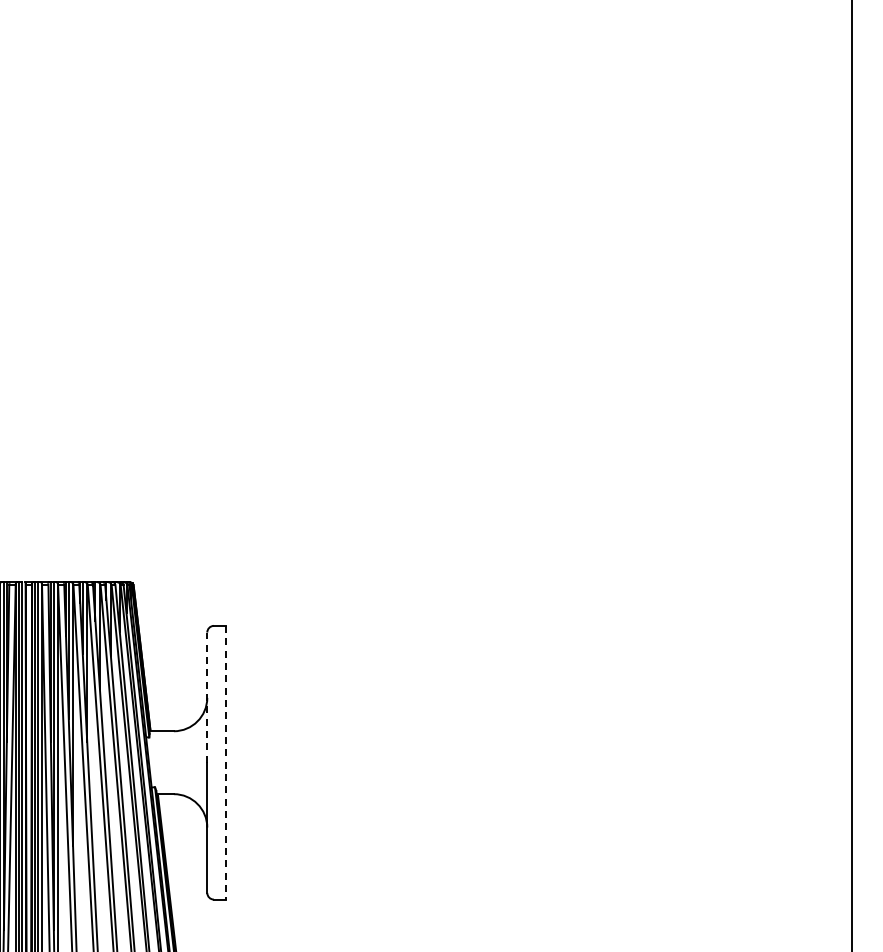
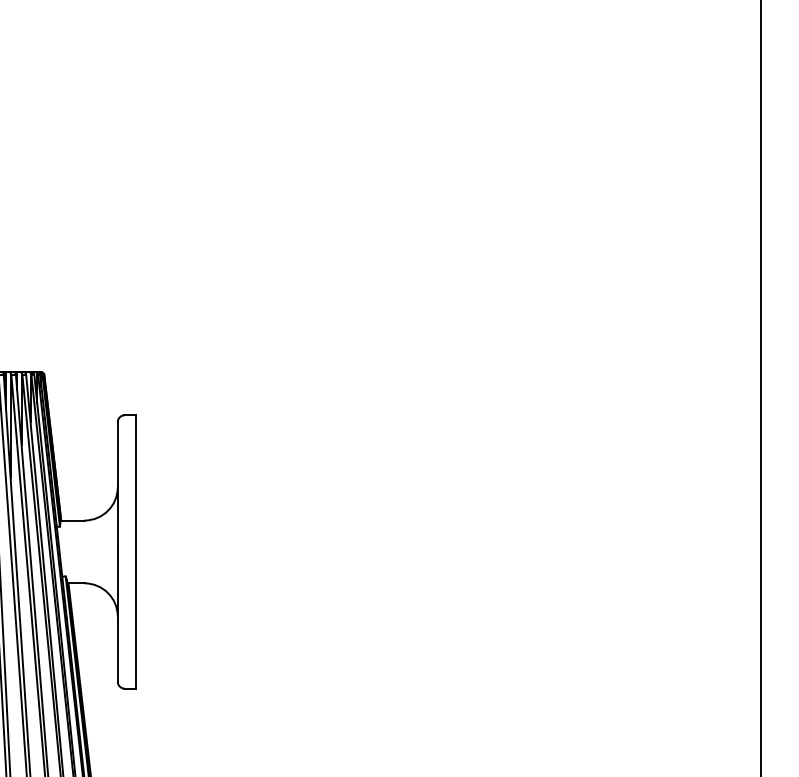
line: (207, 697) -> (118, 486), dashed -> solid
line: (225, 762) -> (135, 551), dashed -> solid

